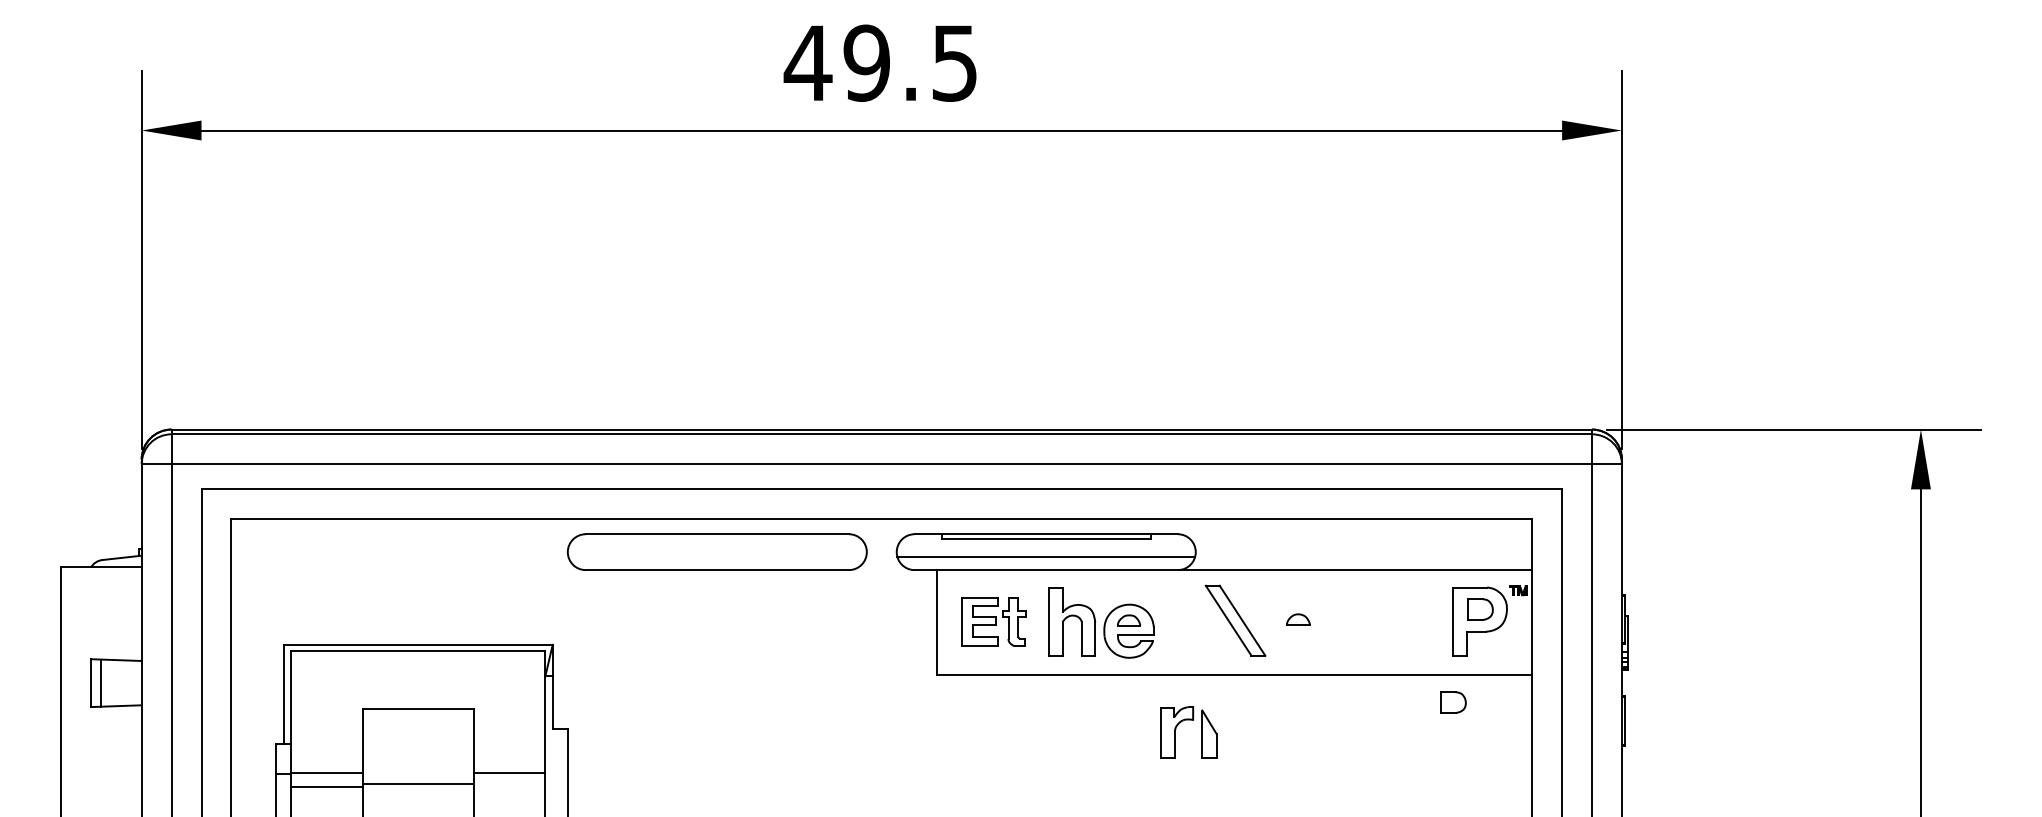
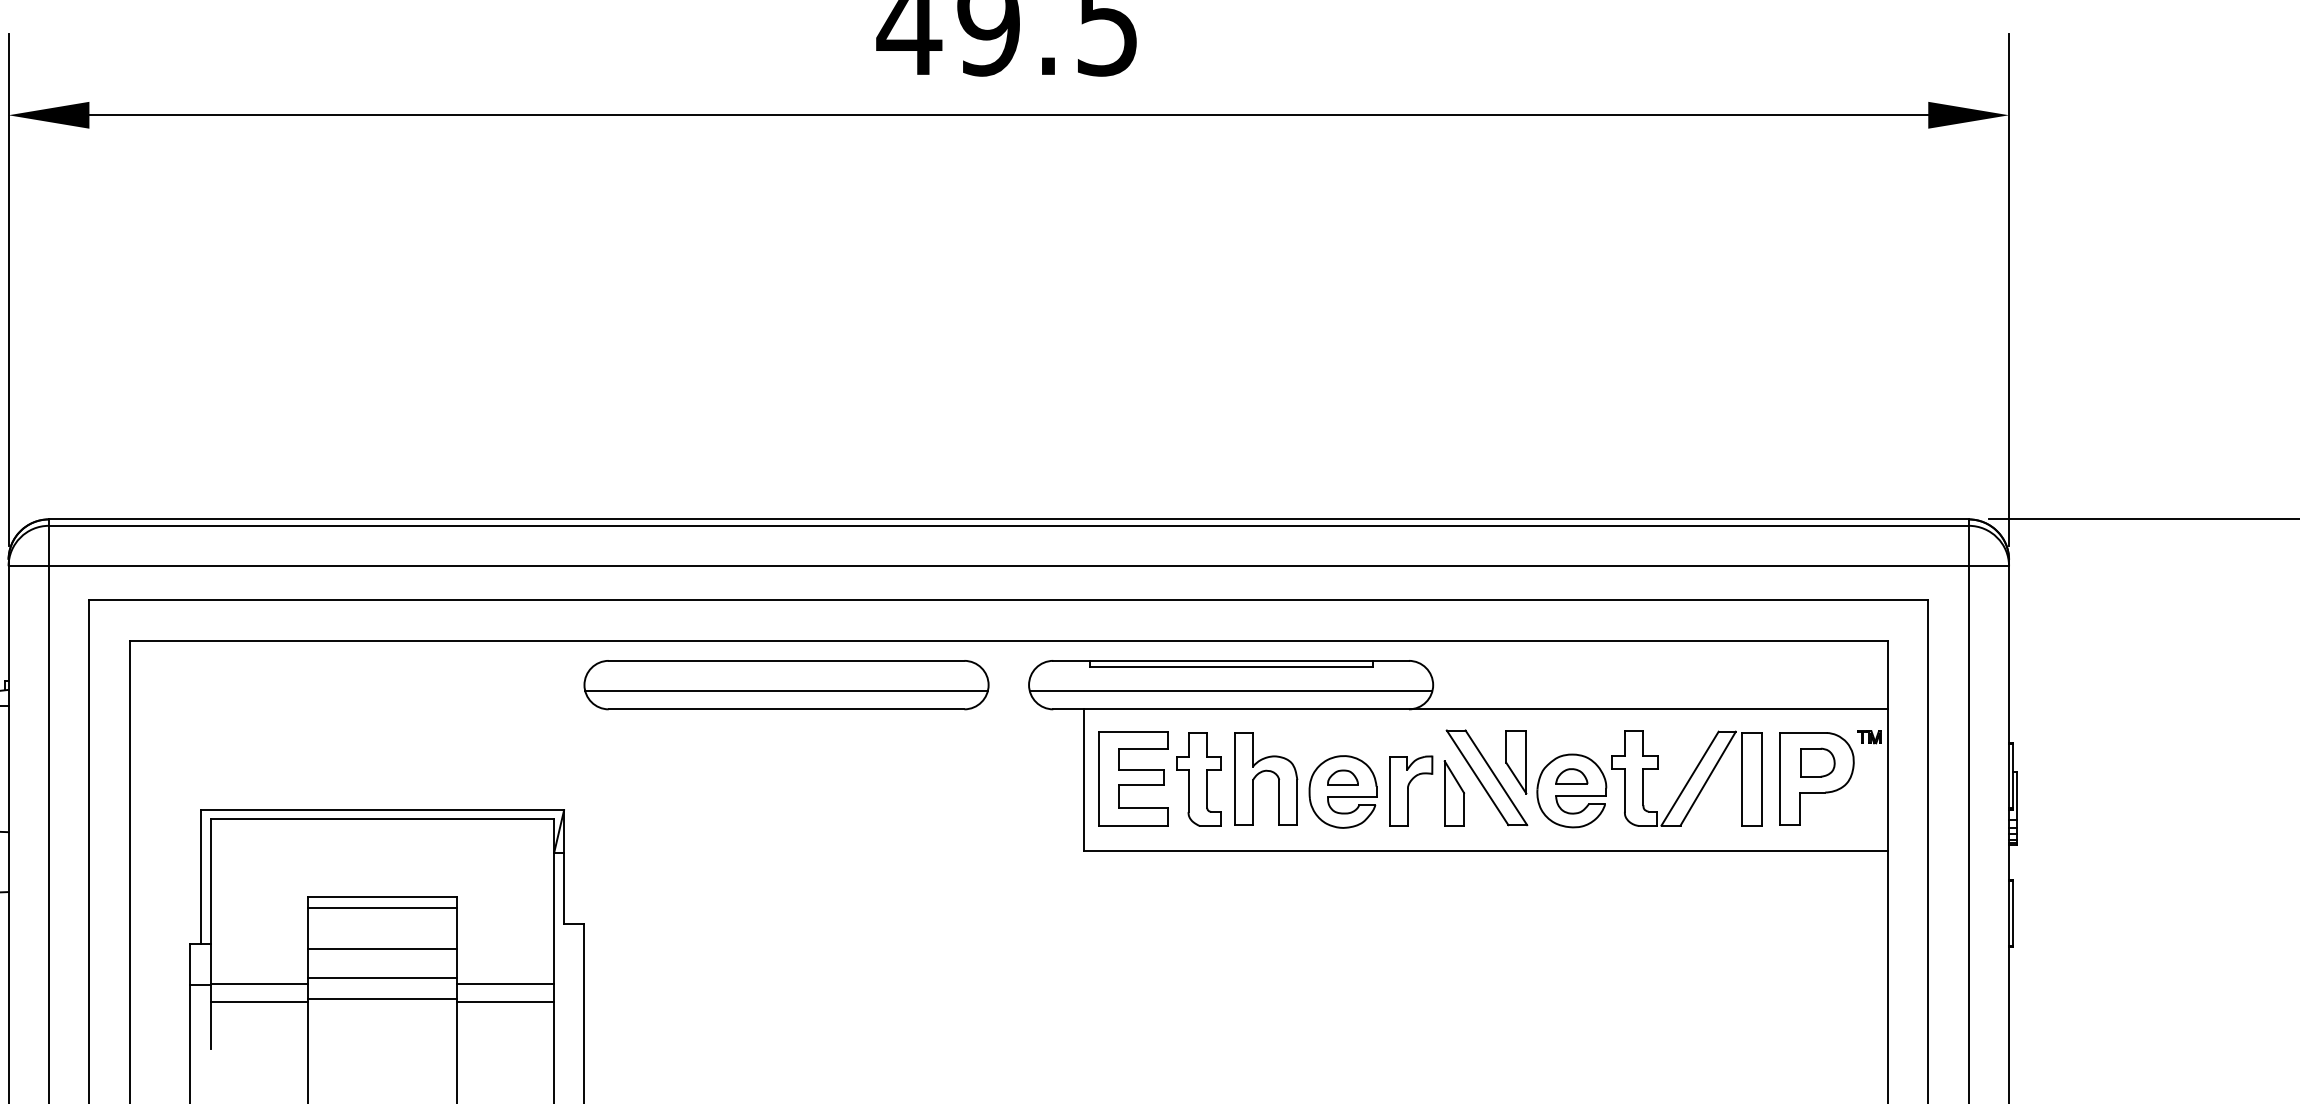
line: (717, 556) -> (786, 690), added
part: (993, 621) -> (1159, 778), size x1.43
part: (1343, 621) -> (1632, 778), added
part: (1453, 702) -> (1781, 888), removed
line: (417, 717) -> (381, 908), added
part: (1188, 720) -> (1426, 774), moved
line: (417, 747) -> (381, 949), added
line: (417, 768) -> (381, 977), added
line: (509, 786) -> (505, 1001), added

